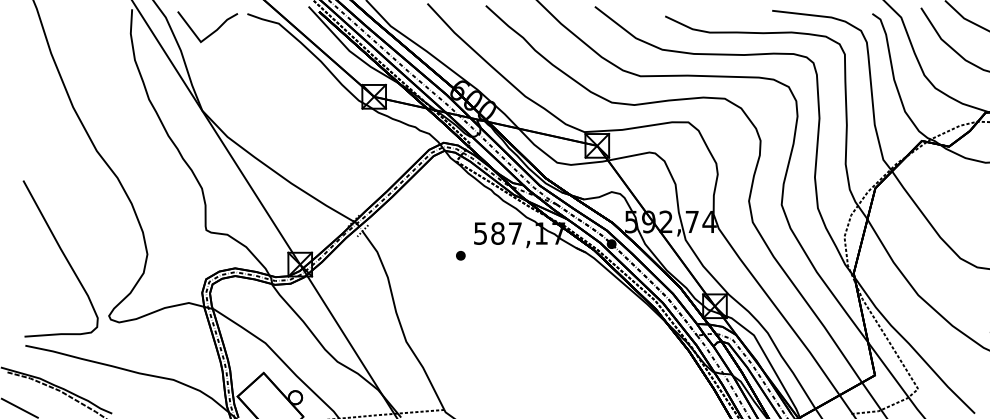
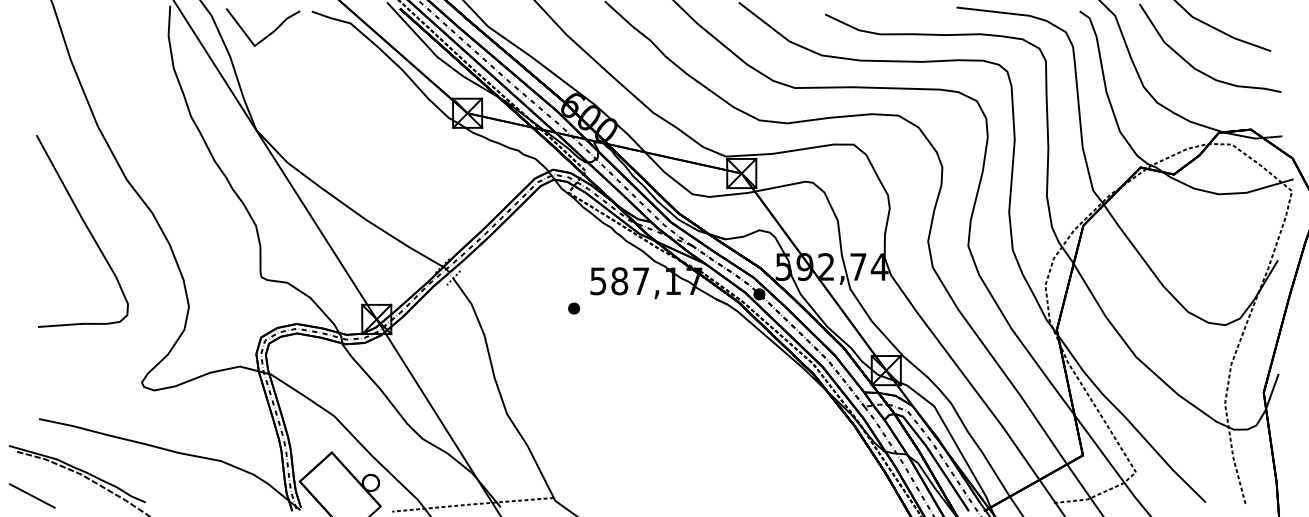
curve: (63, 256) -> (86, 228), moved

